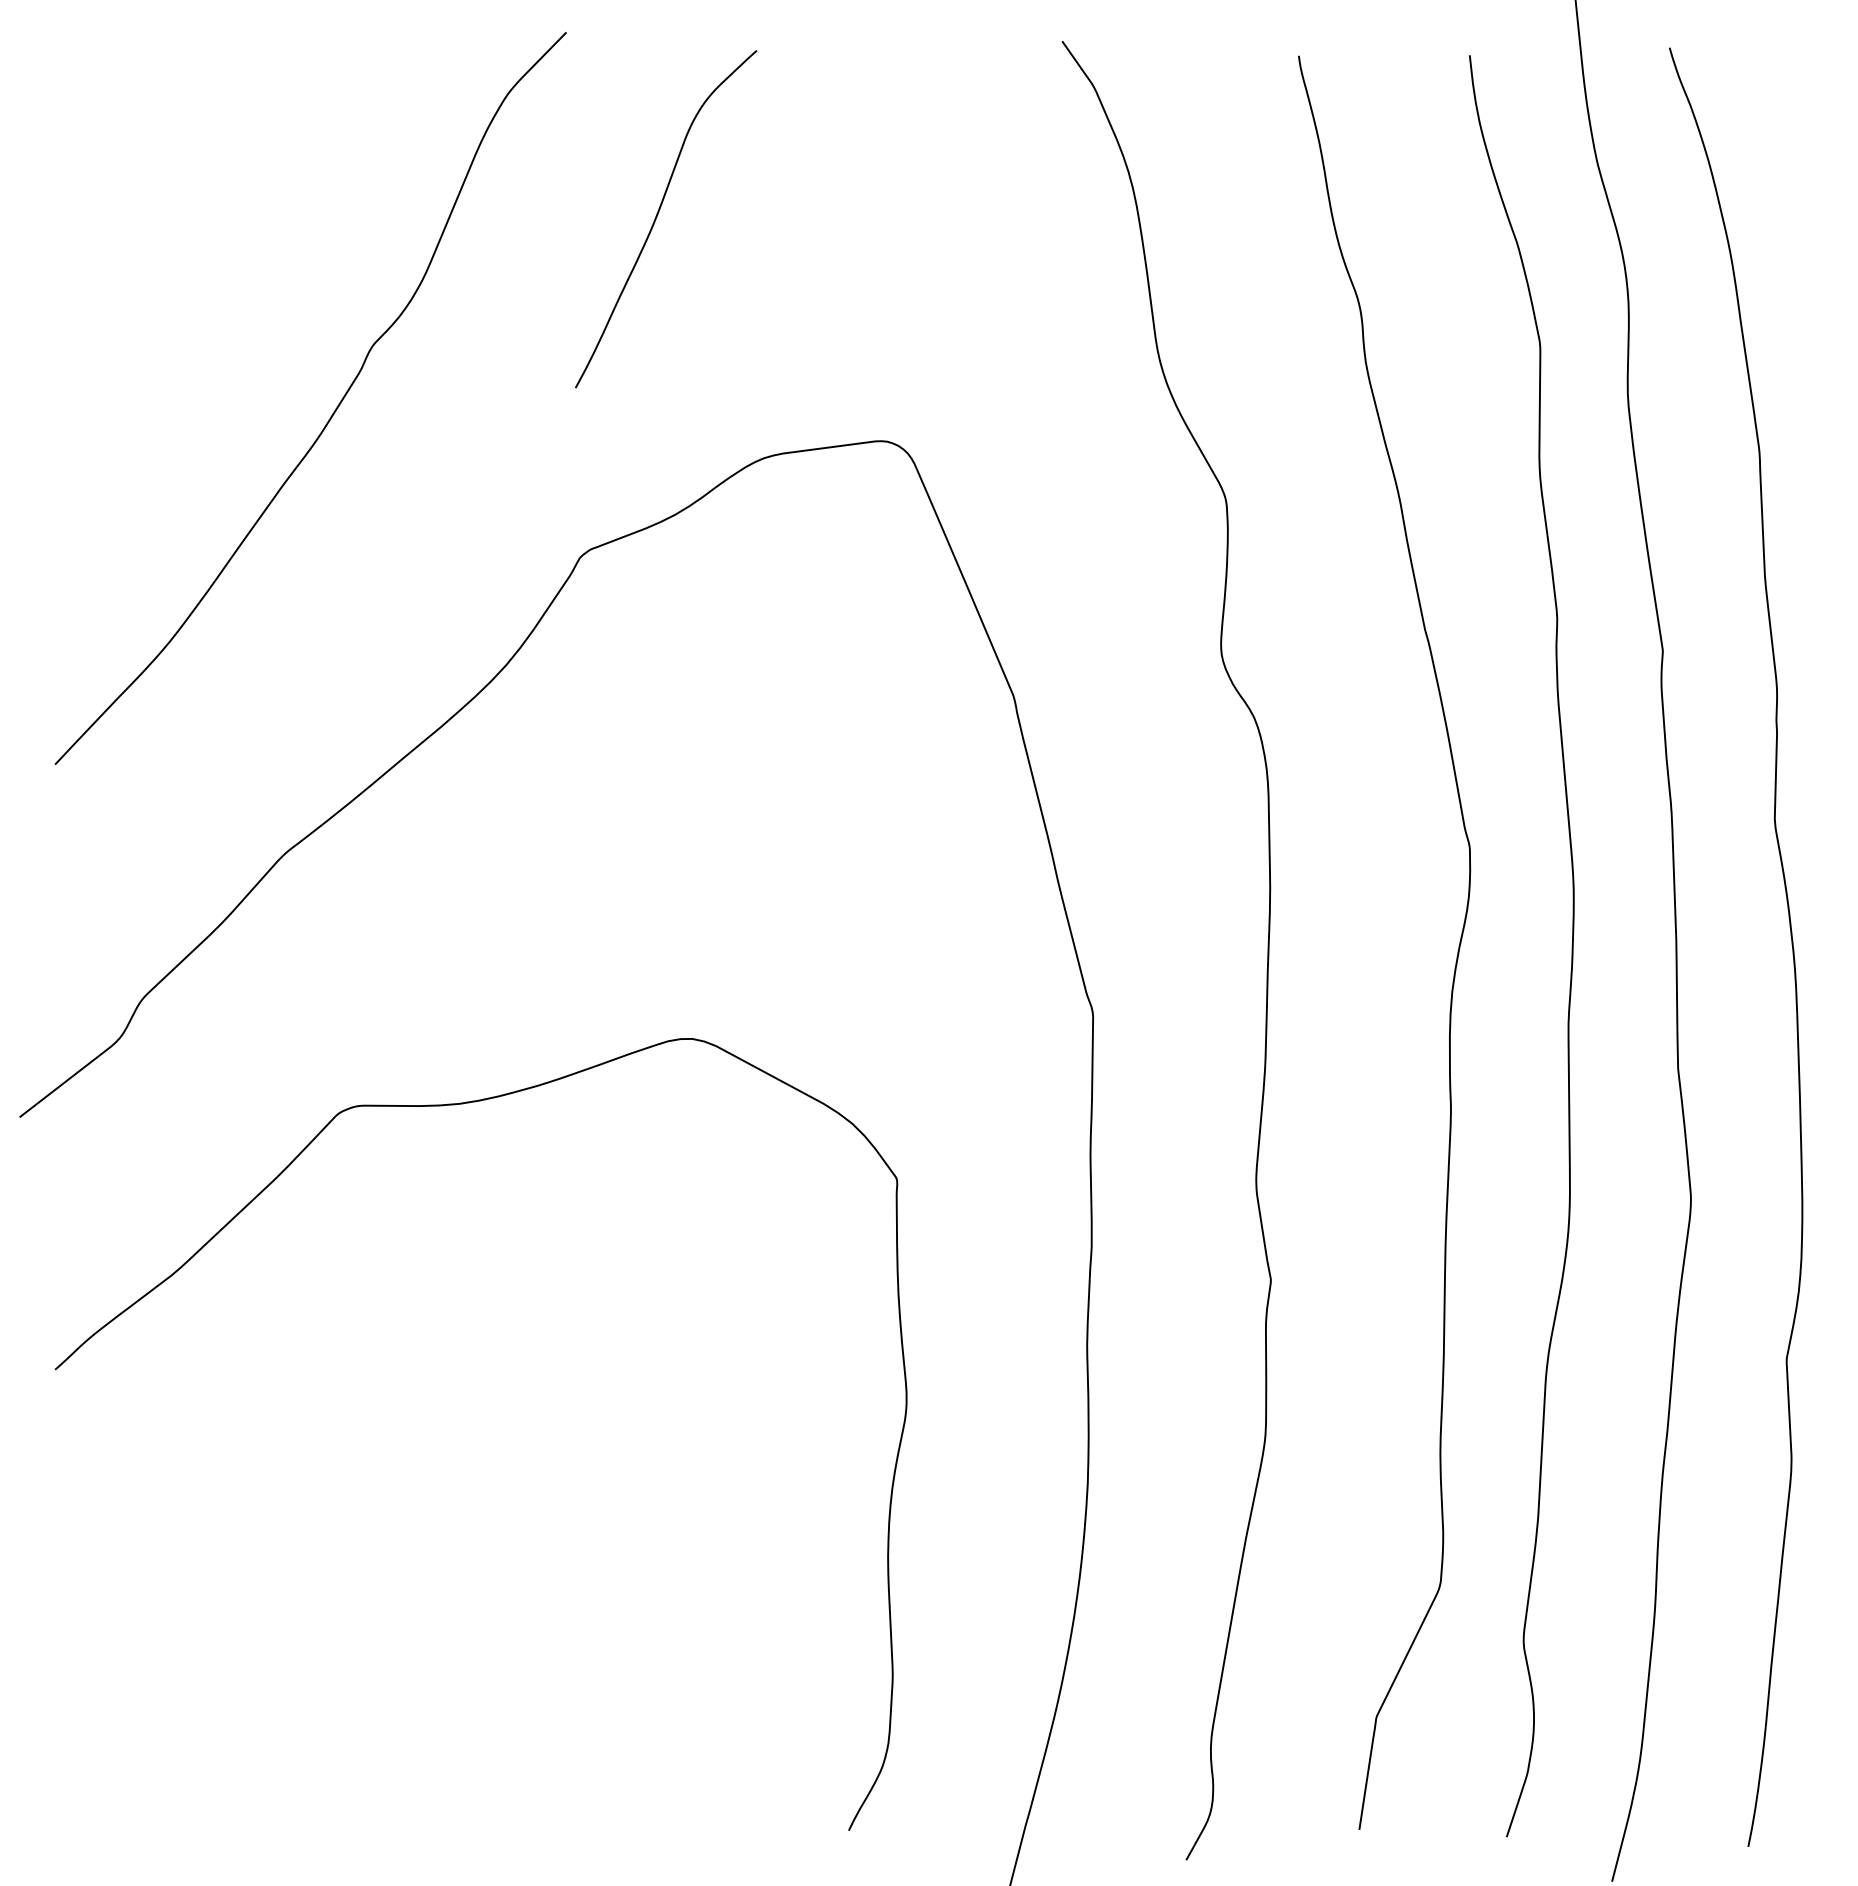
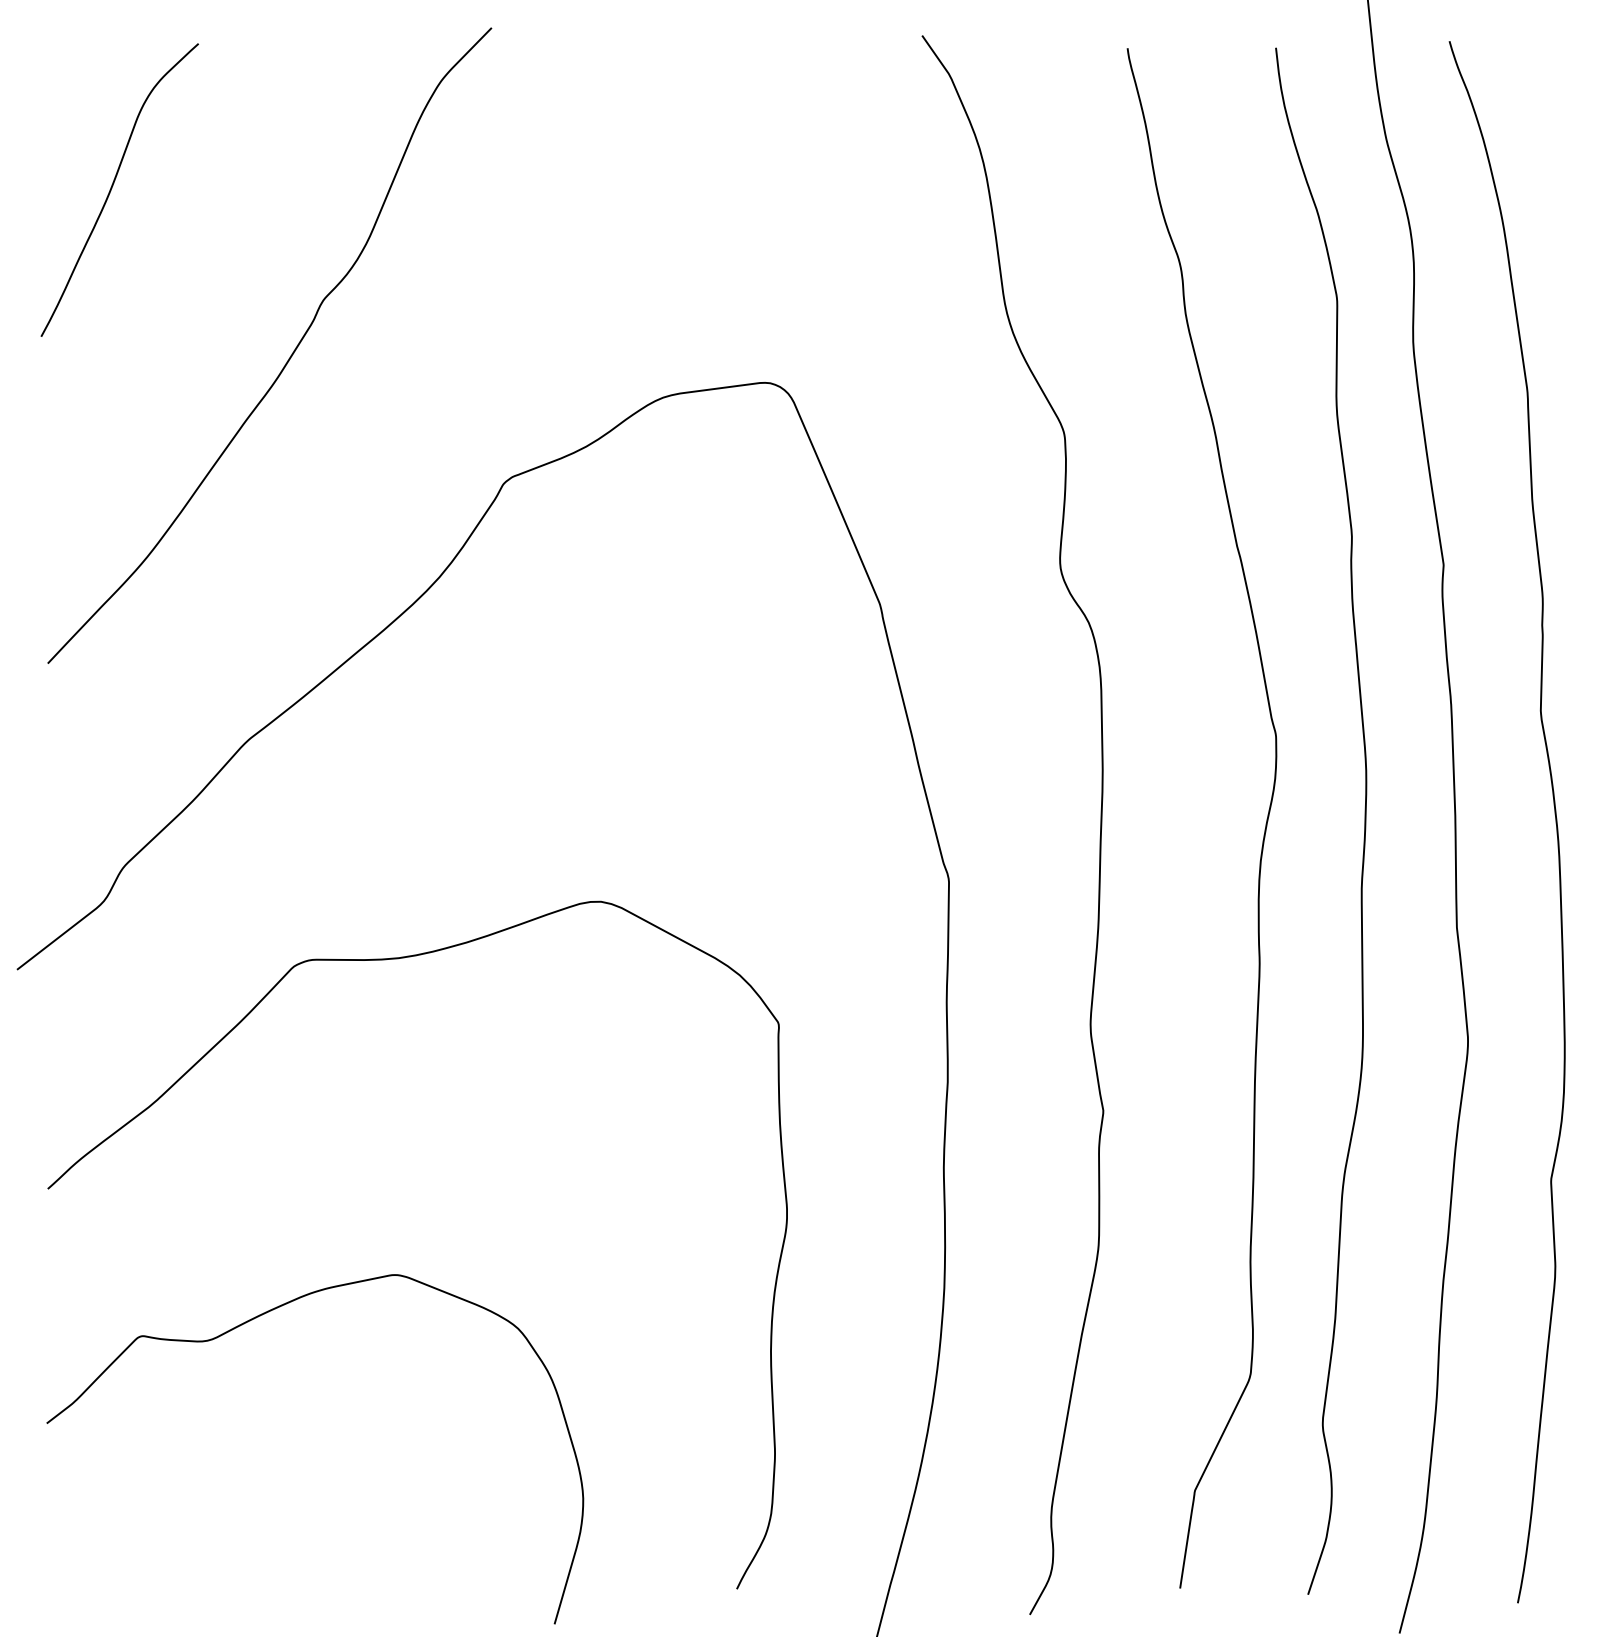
curve: (657, 217) -> (112, 188), moved
curve: (289, 1521) -> (251, 1320), added

